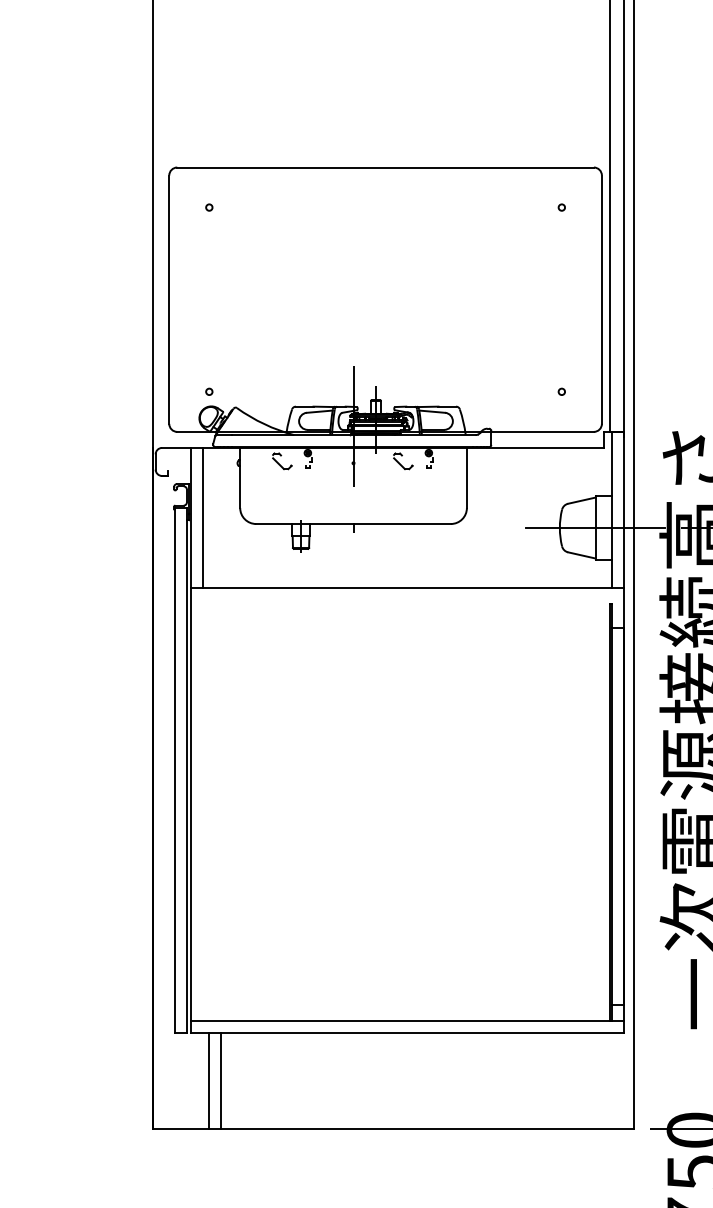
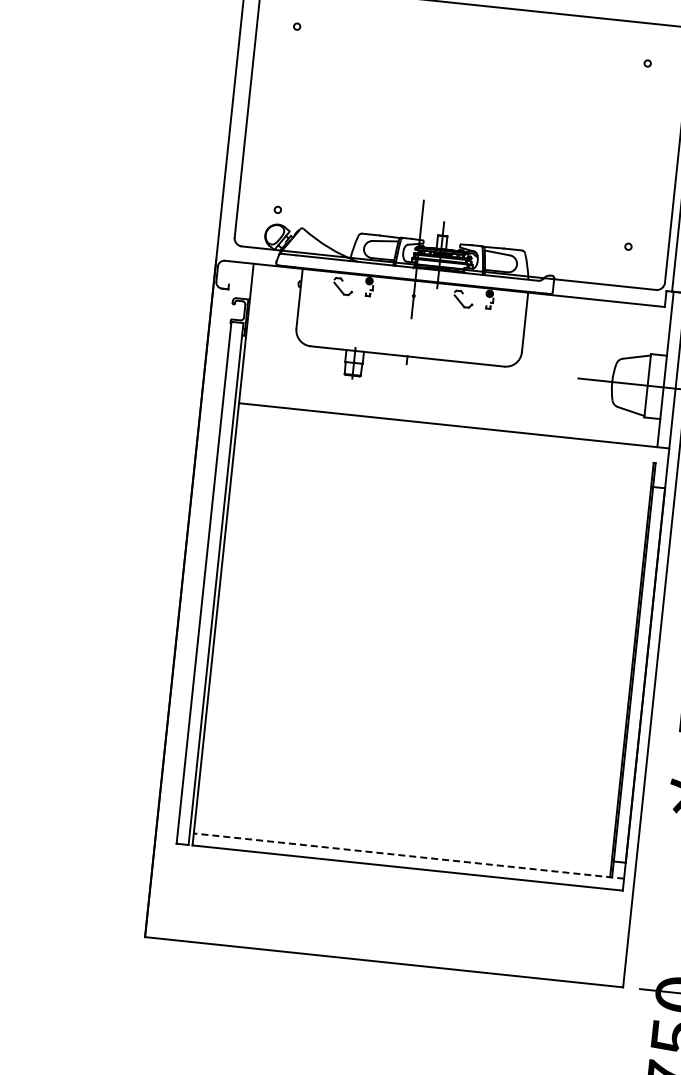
line: (202, 517) -> (257, 334), removed
line: (406, 1020) -> (408, 855), solid -> dashed
line: (209, 1080) -> (206, 894), removed
line: (221, 1080) -> (217, 896), removed

